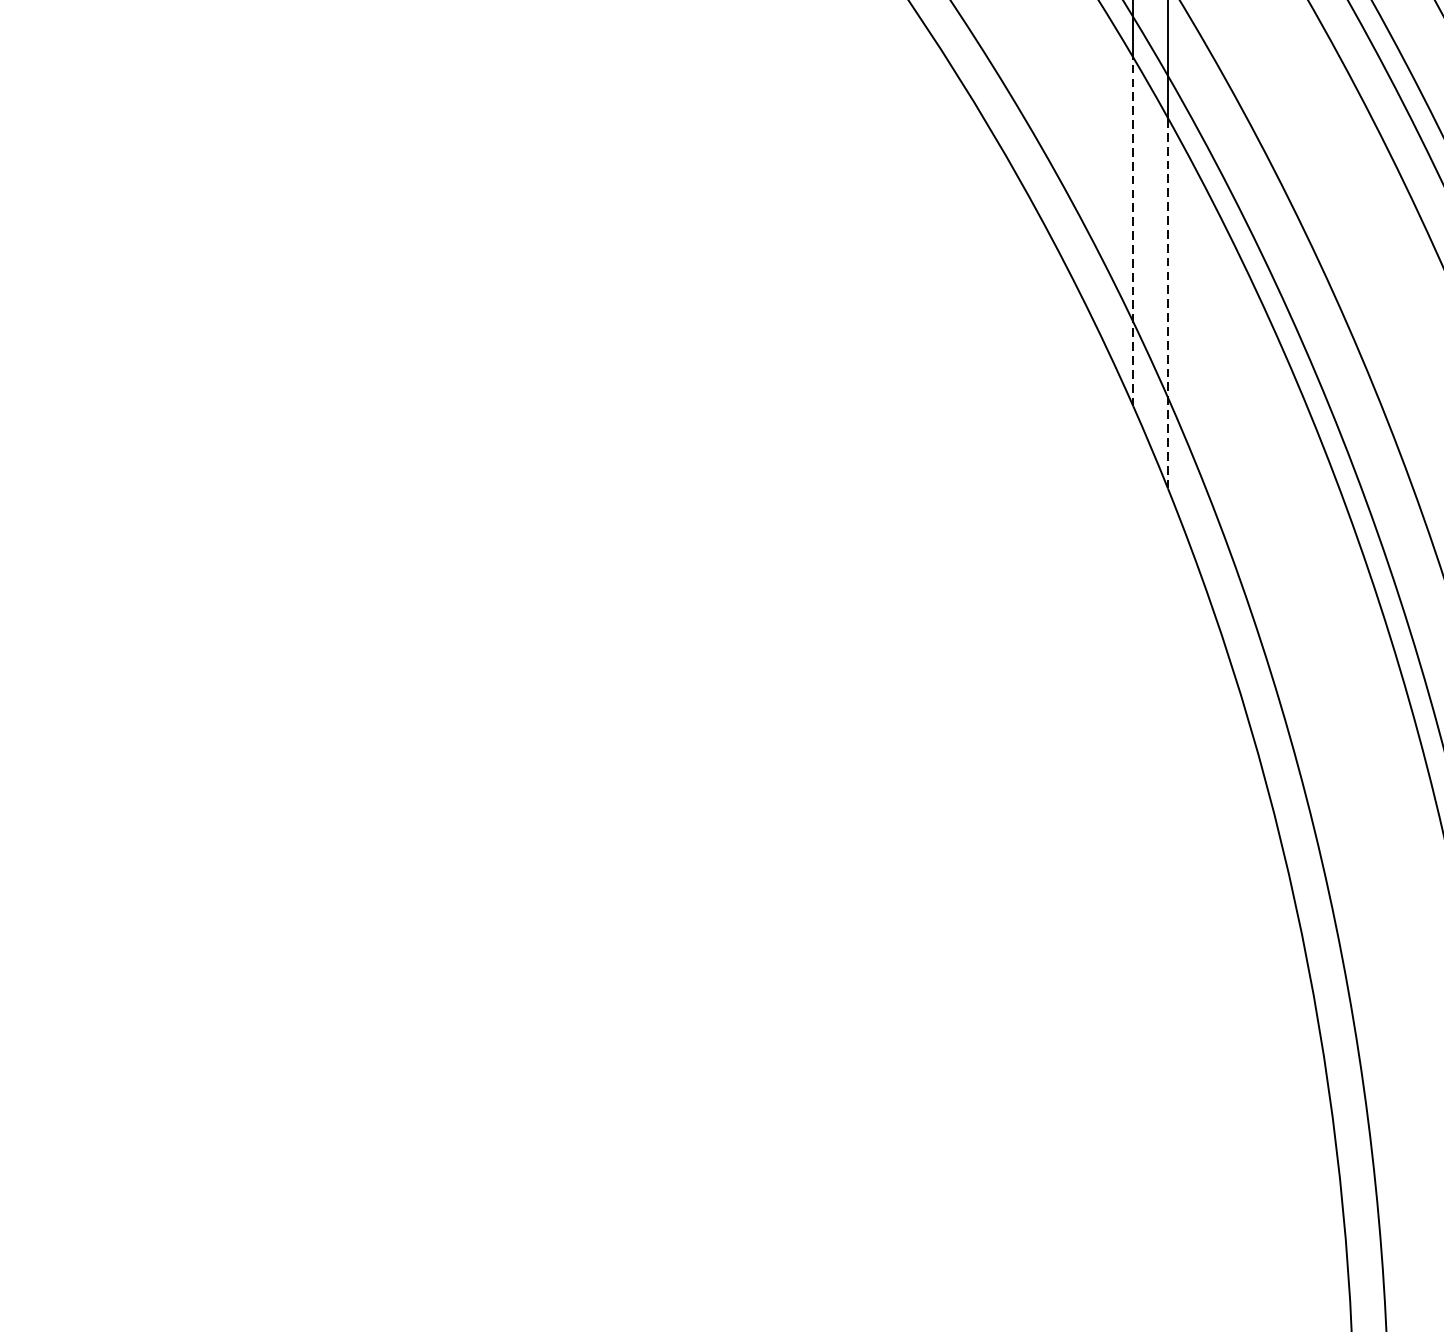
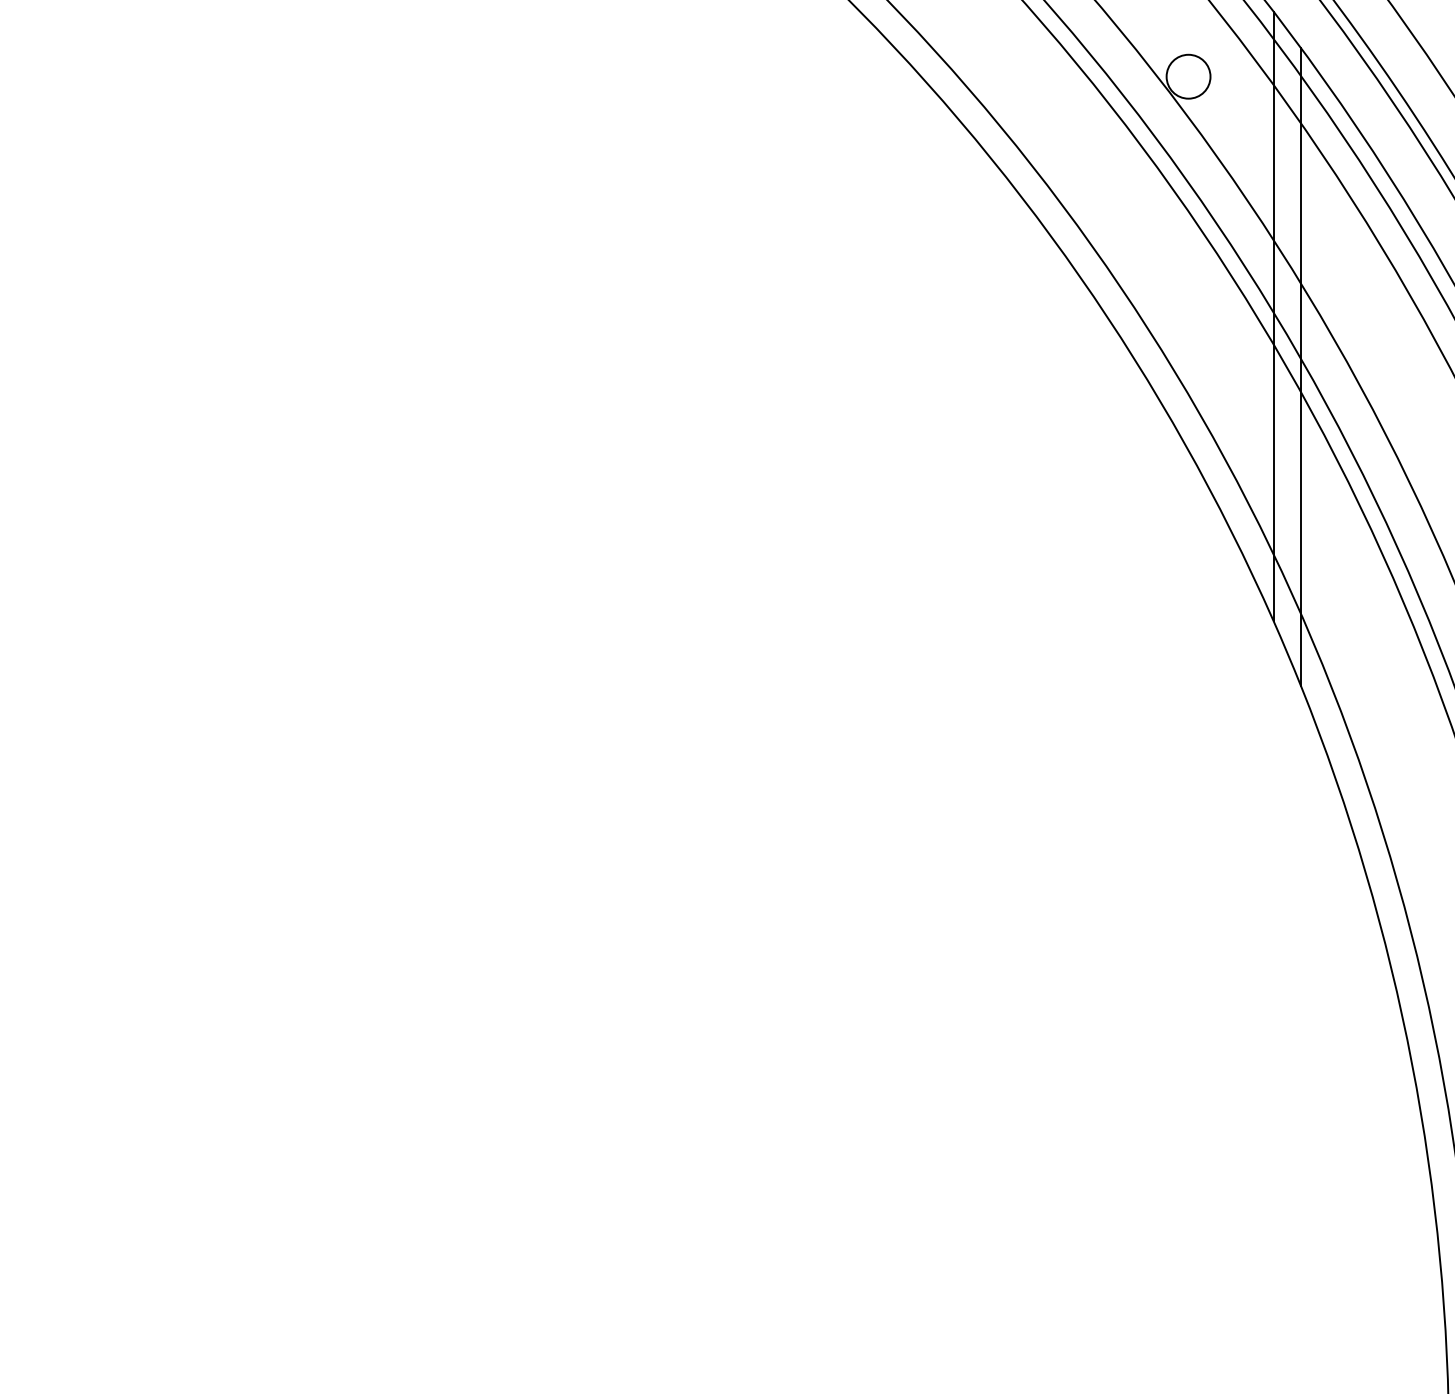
line: (1133, 232) -> (1273, 483), dashed -> solid
line: (1168, 303) -> (1301, 539), dashed -> solid

